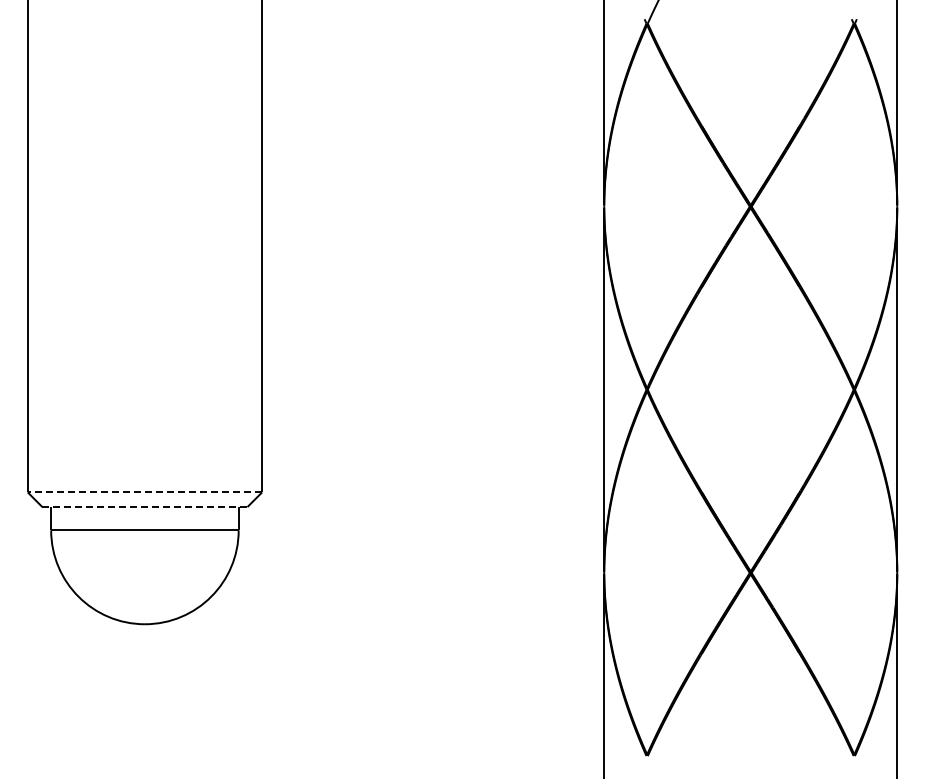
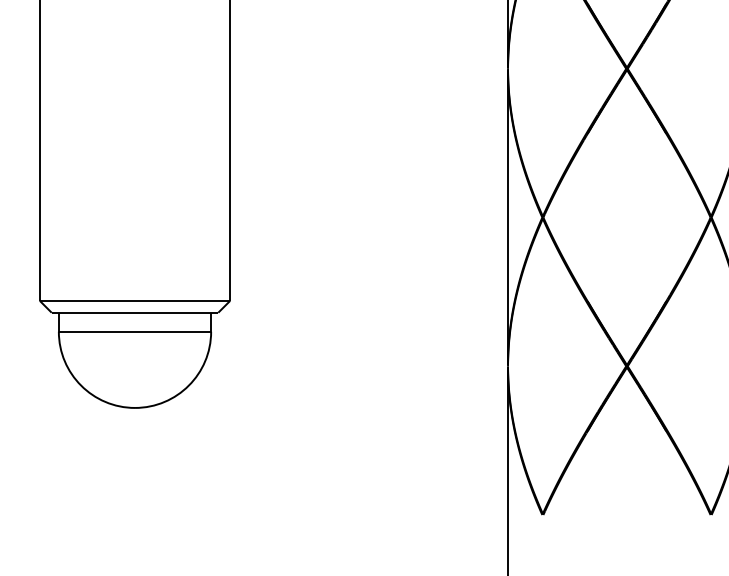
line: (144, 492) -> (134, 300), dashed -> solid
line: (144, 507) -> (134, 313), dashed -> solid

